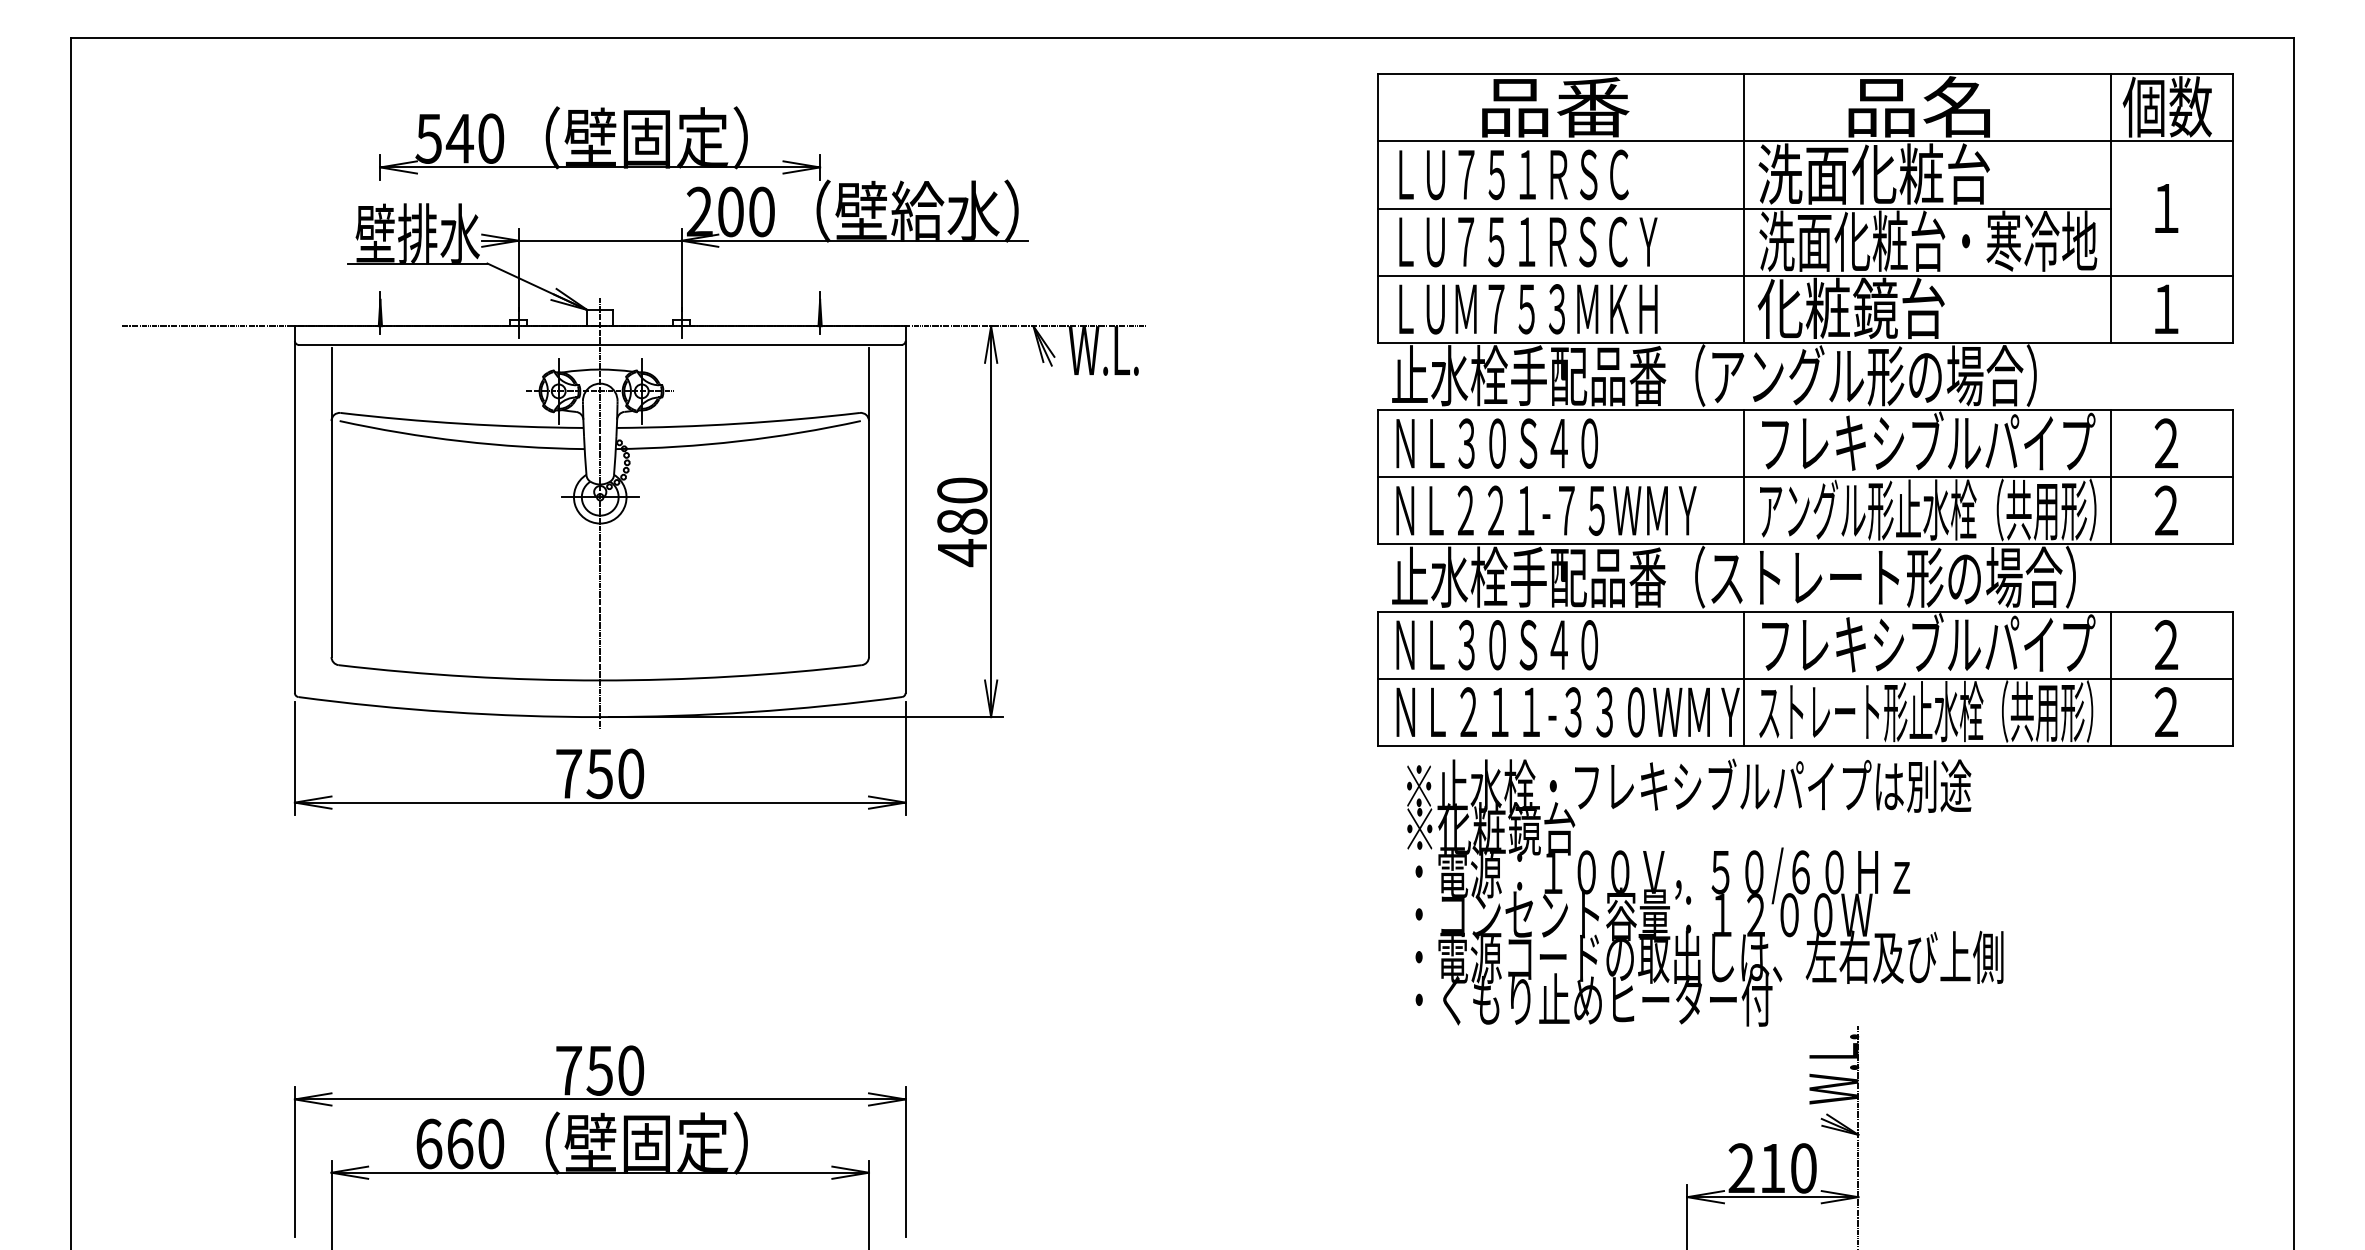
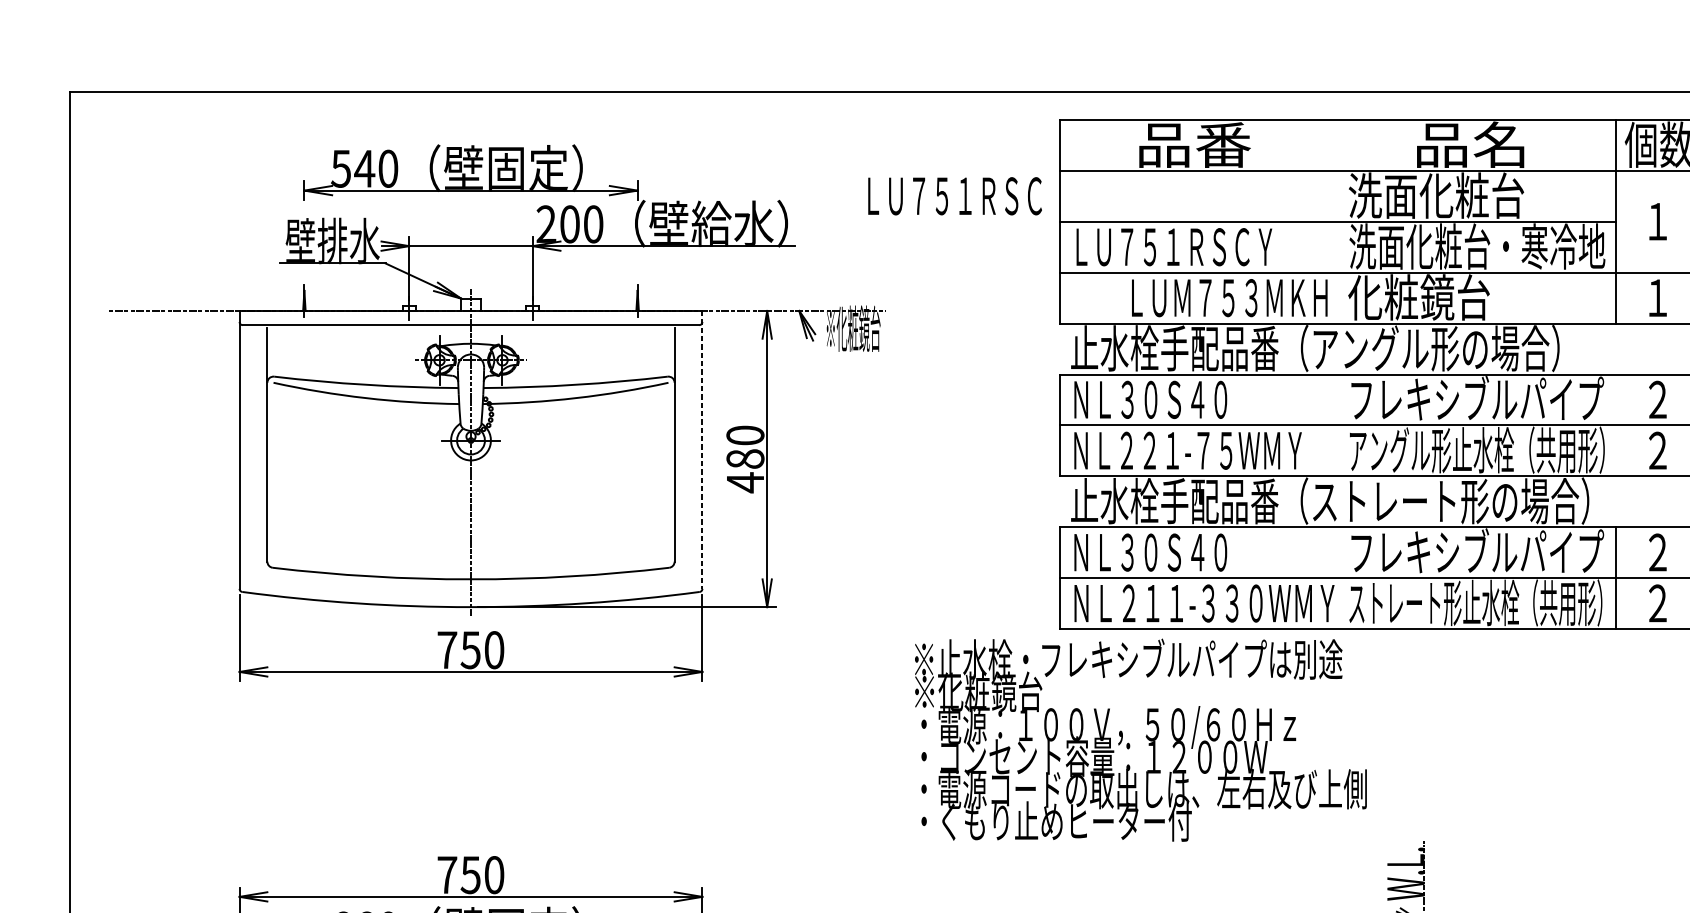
text: (1513, 174) -> (954, 195), moved
line: (1744, 208) -> (1338, 221), removed
text: (1528, 309) -> (1229, 298), moved
text: (1104, 349) -> (853, 328), W.L. -> ※化粧鏡台
line: (1744, 477) -> (1338, 425), removed
line: (2110, 477) -> (1615, 425), removed
line: (905, 510) -> (702, 450), solid -> dashed
line: (1744, 678) -> (1338, 577), removed
text: (1705, 892) -> (1141, 740), moved

